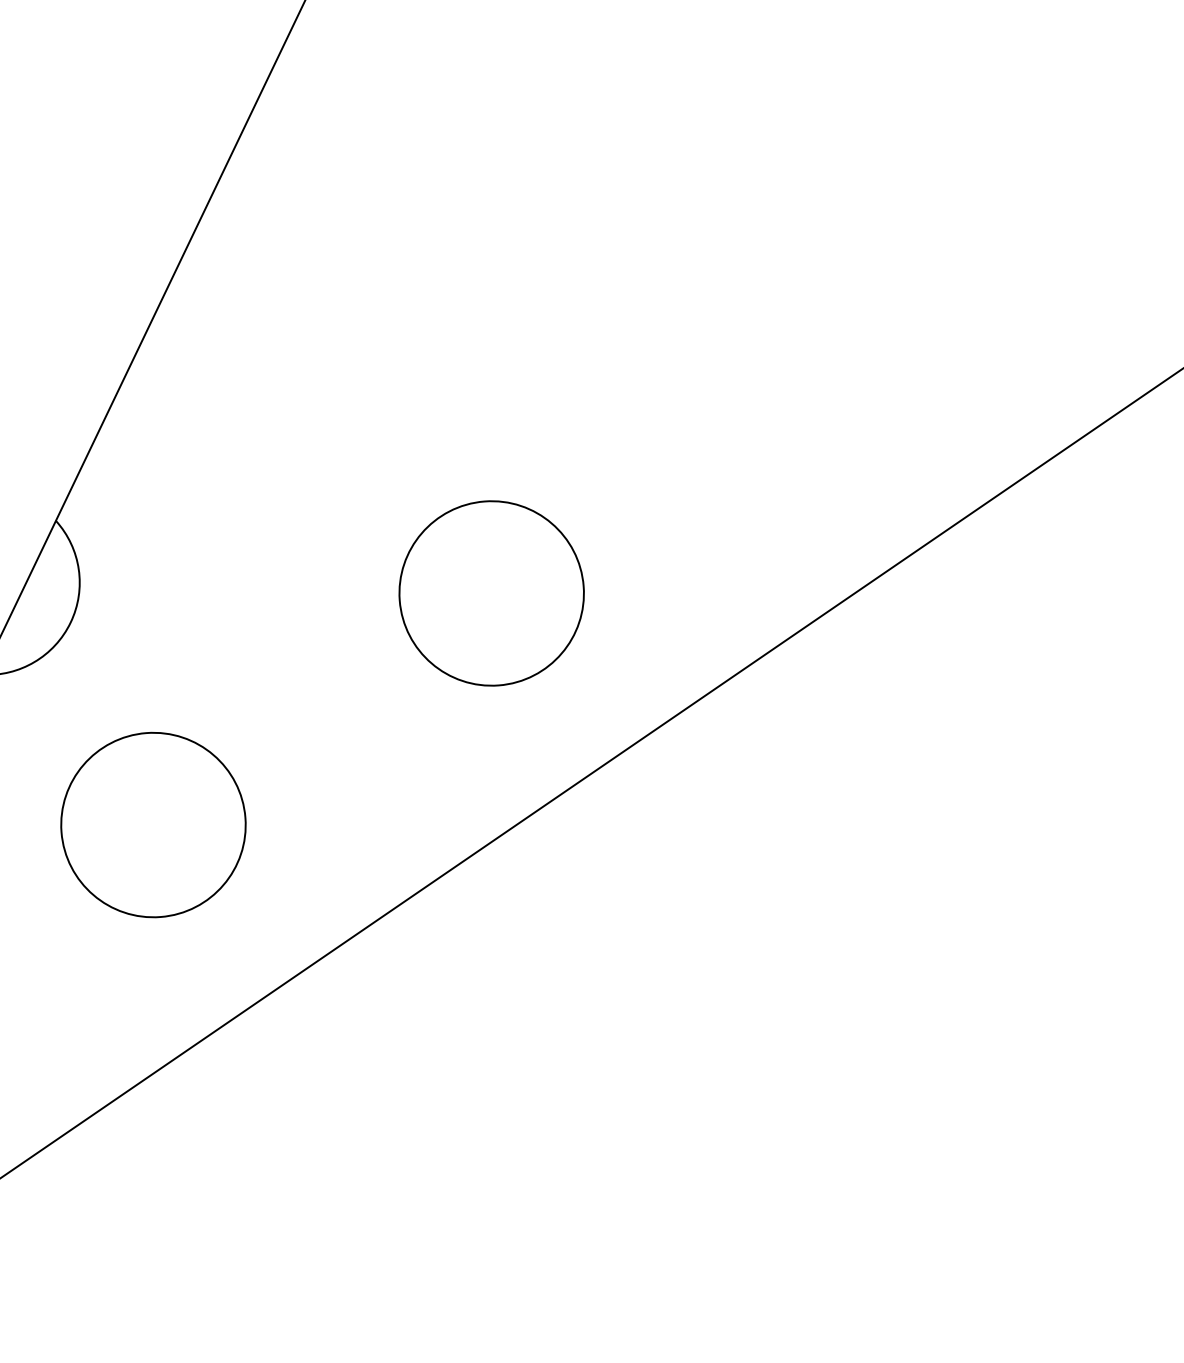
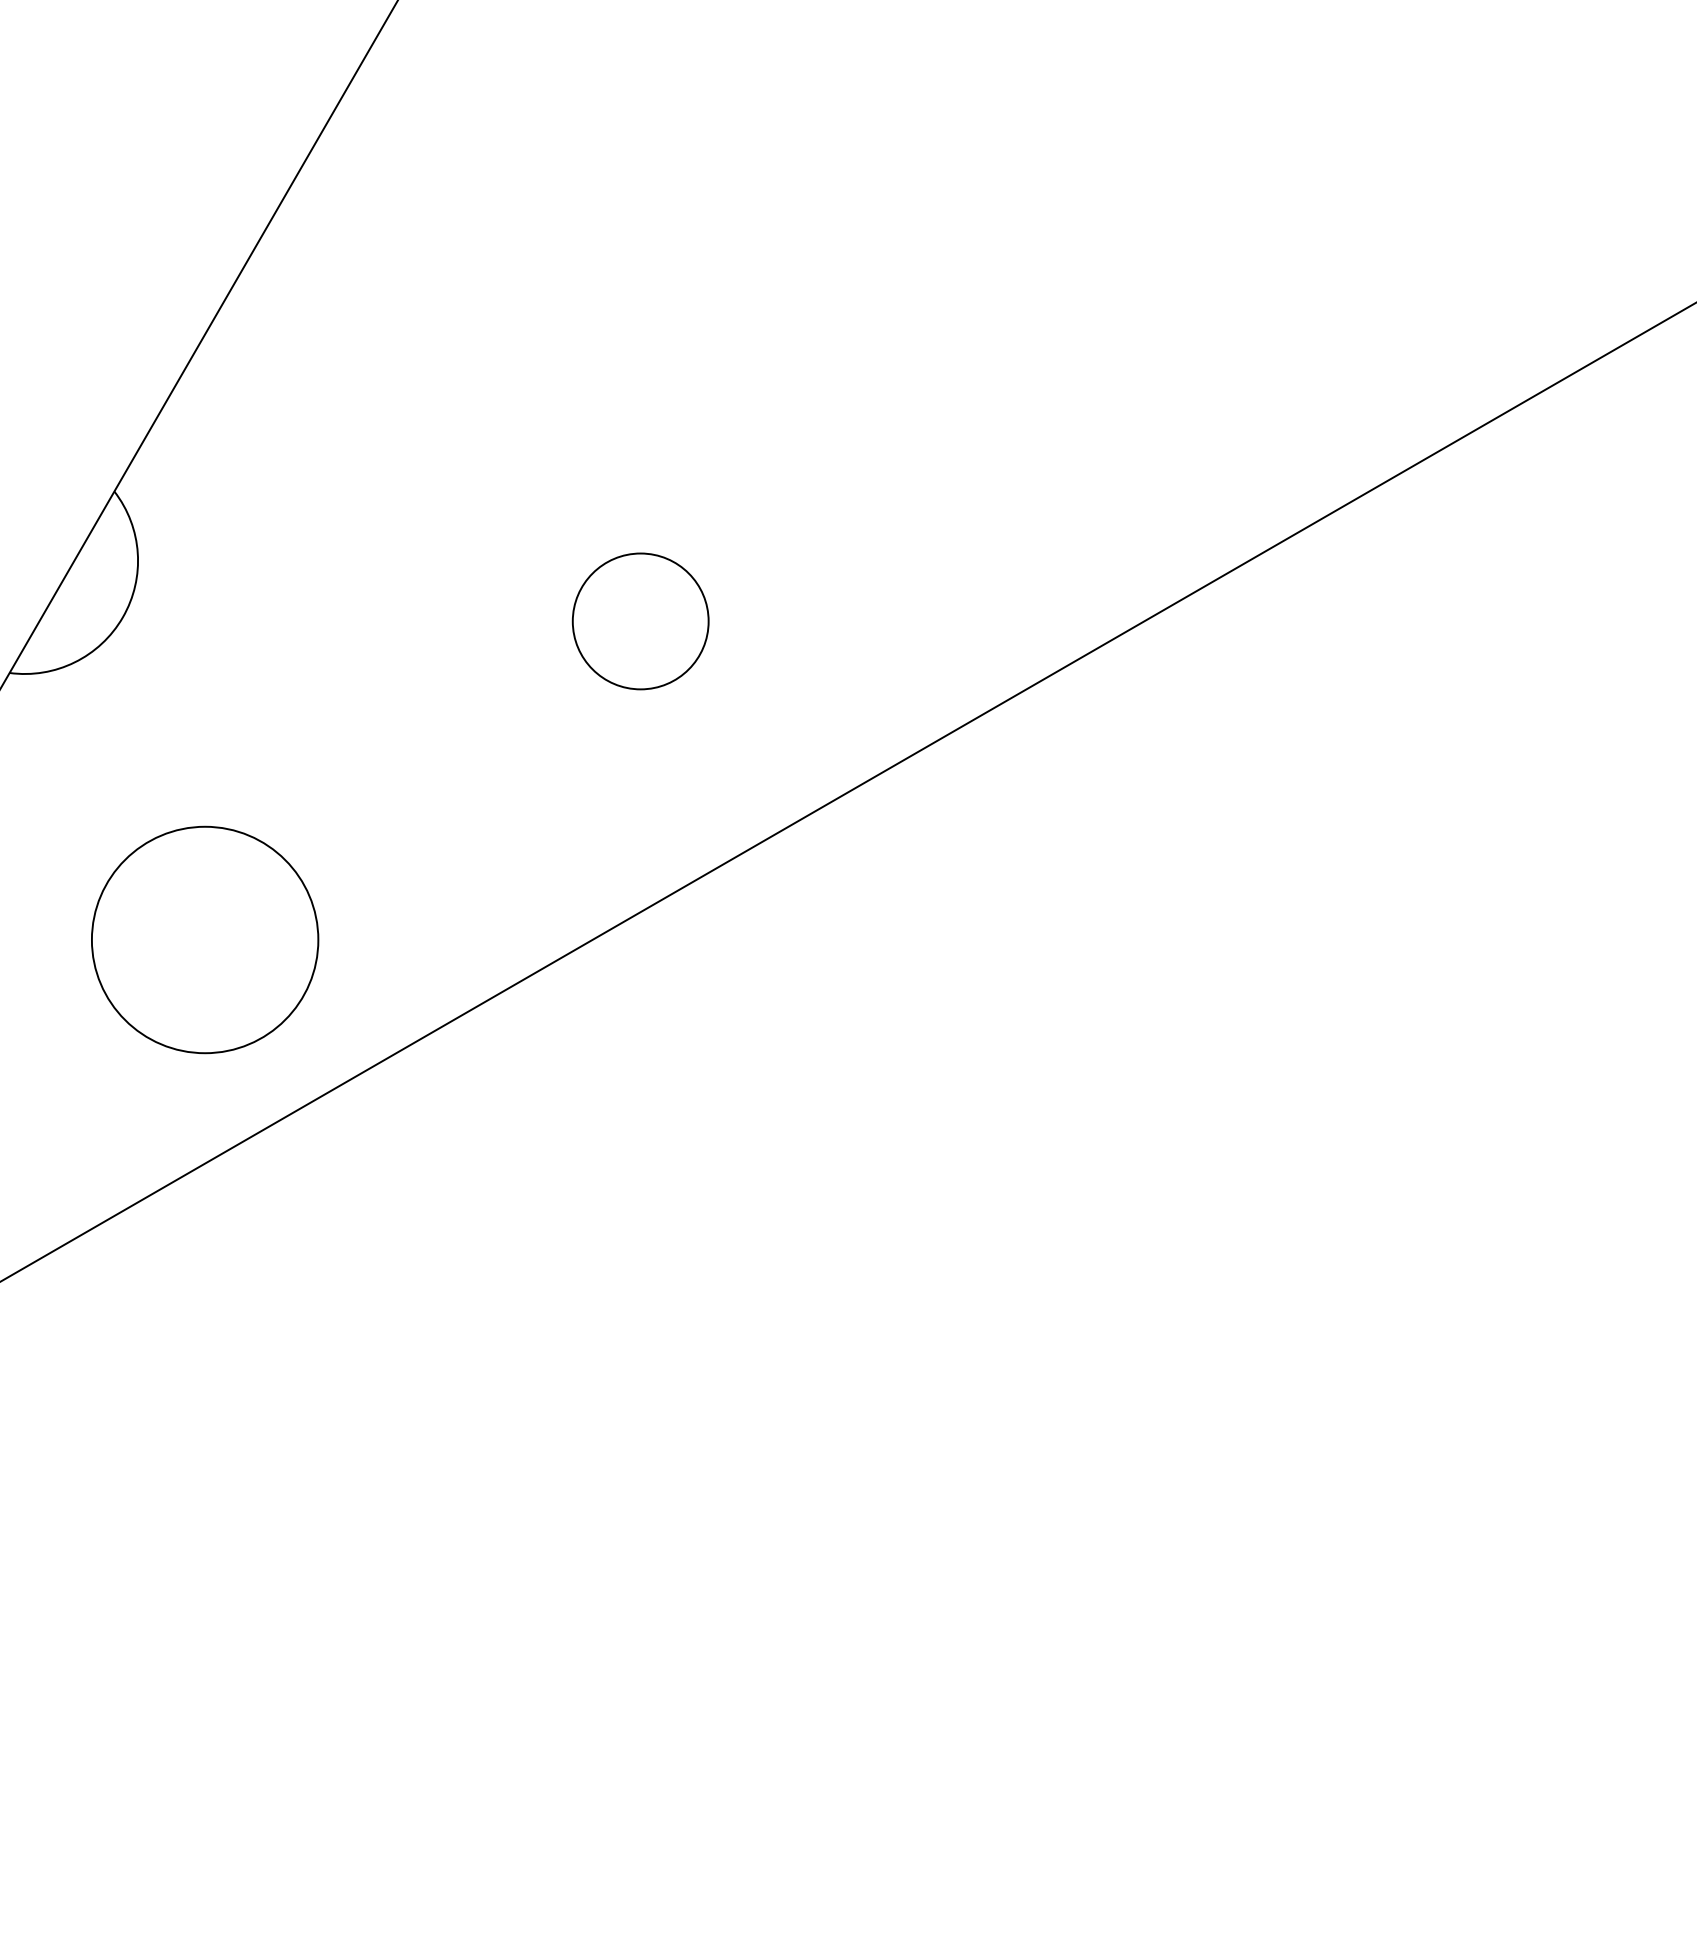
circle: (491, 593) -> (640, 621), size x0.6
circle: (153, 824) -> (205, 939), moved

